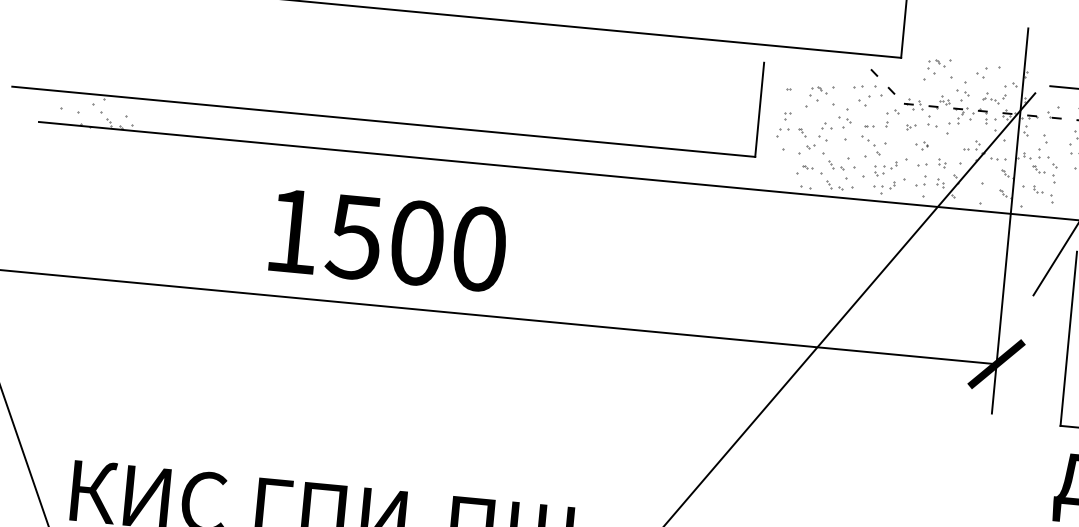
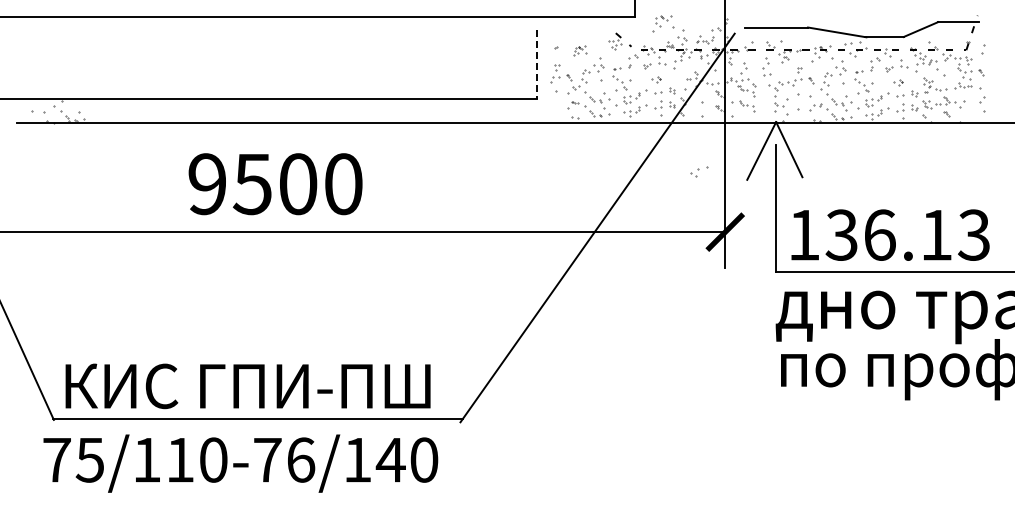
part: (988, 72) -> (699, 171), moved
part: (873, 88) -> (617, 41), size x0.6
part: (820, 96) -> (579, 50), size x0.6
line: (759, 109) -> (536, 64), solid -> dashed
text: (291, 231) -> (206, 184), 1500 -> 9500

